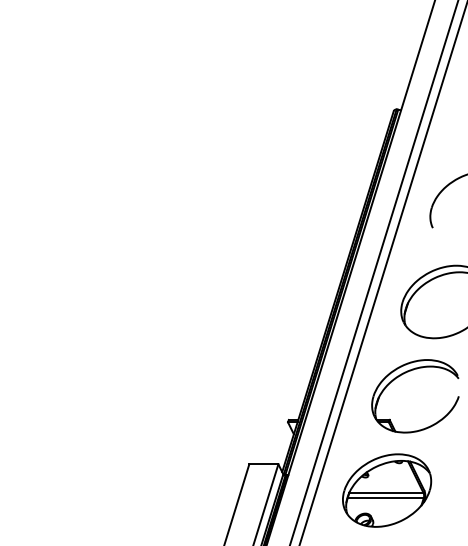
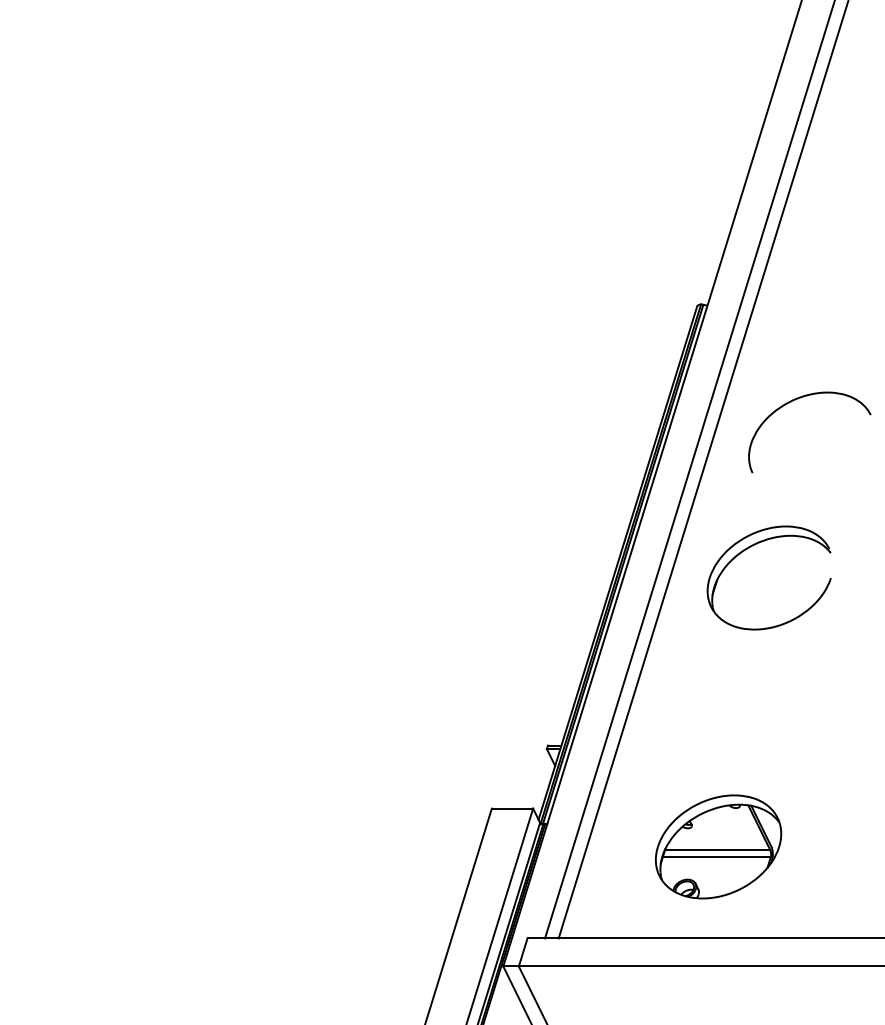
part: (403, 374) -> (711, 680), removed
part: (387, 490) -> (718, 846), moved

